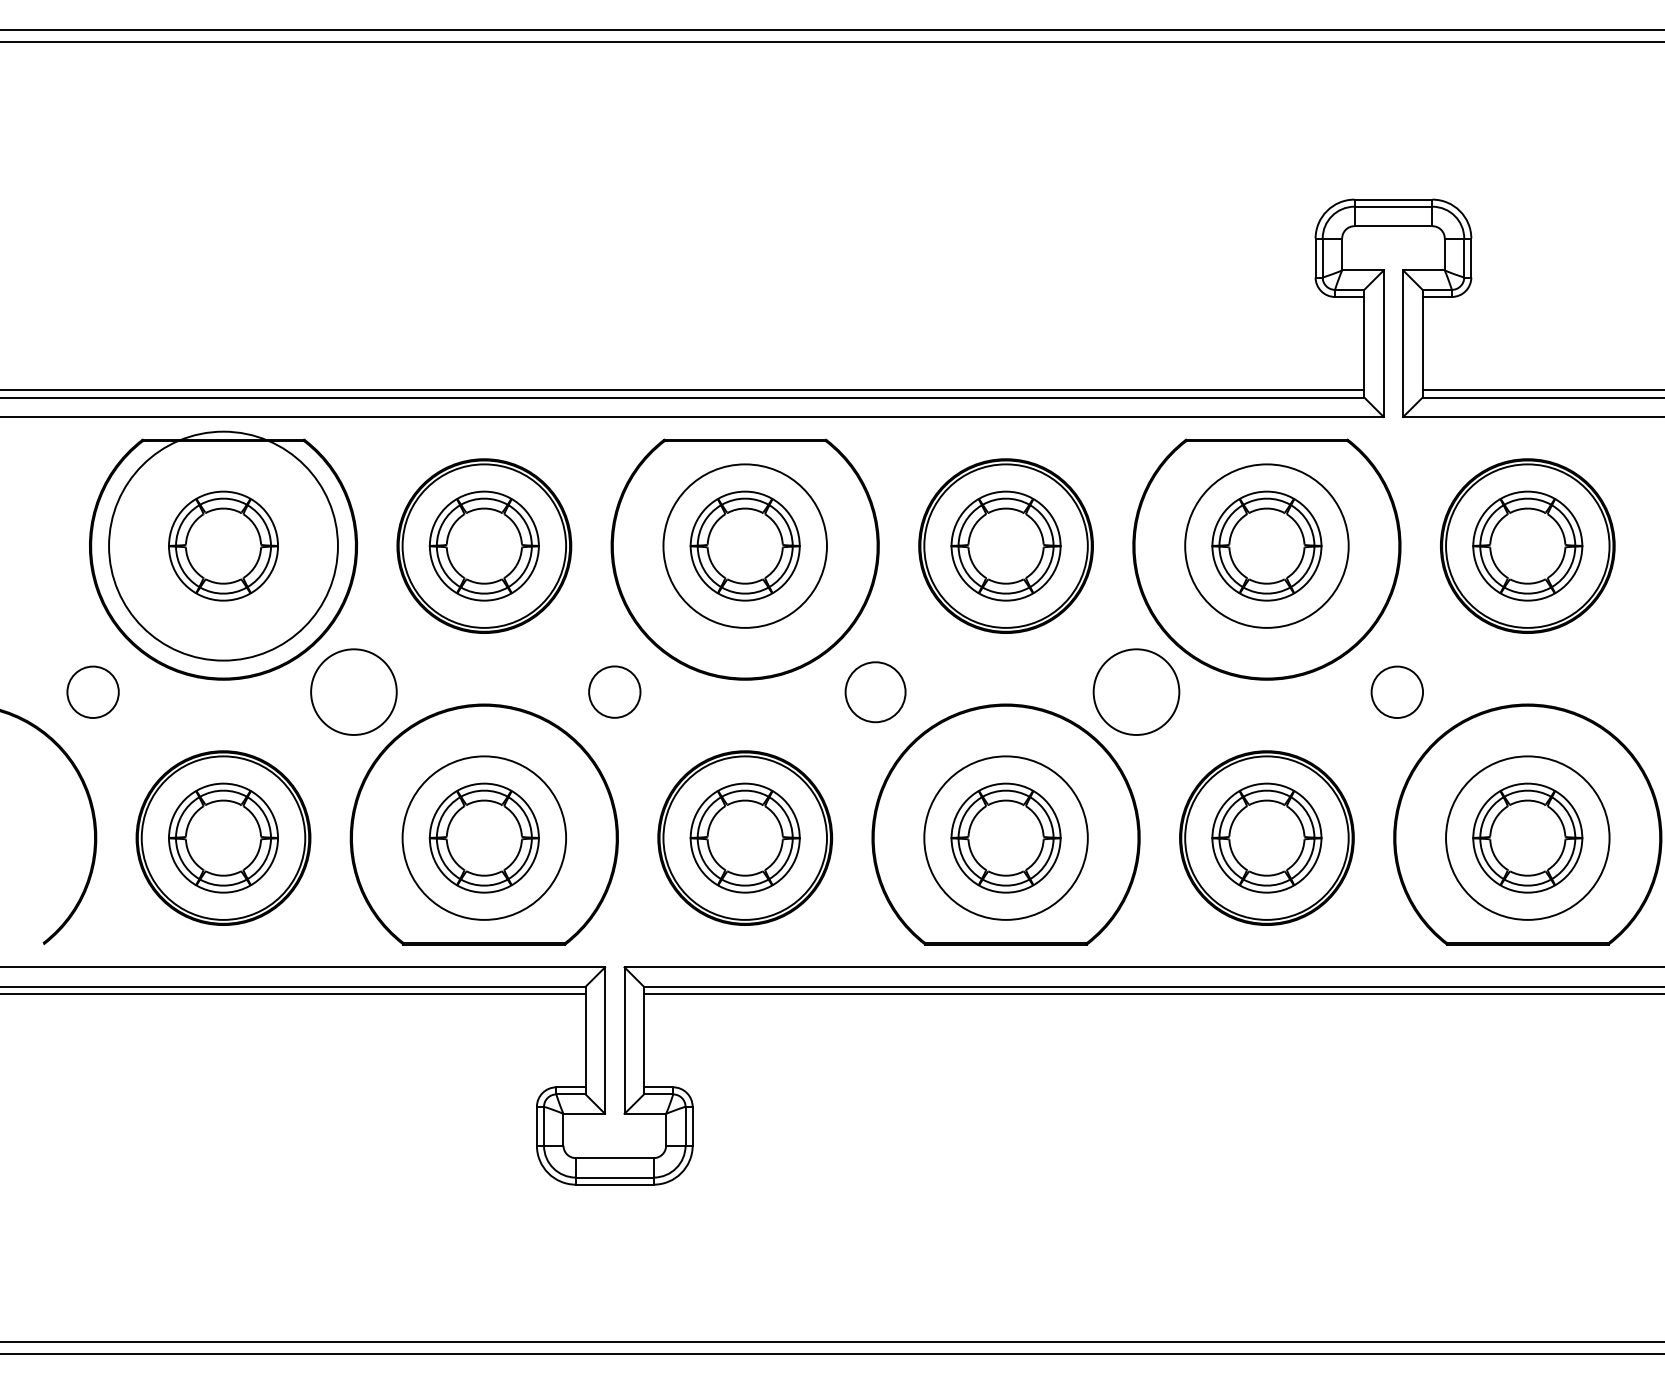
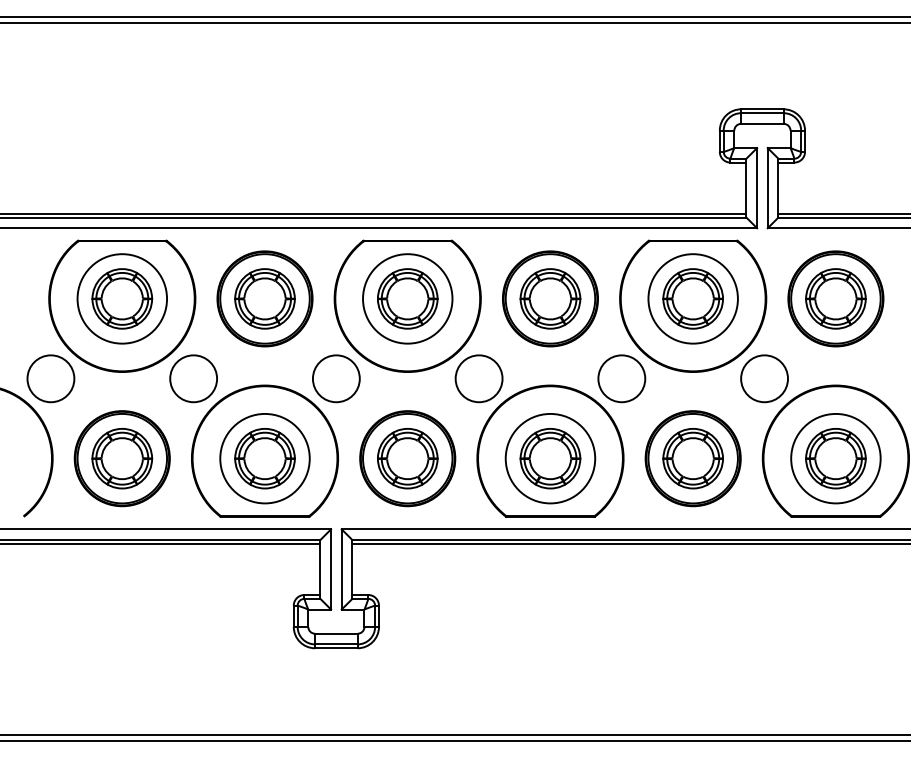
circle: (223, 545) -> (122, 298), size x0.71
circle: (92, 691) -> (50, 378), size x1.67
circle: (613, 691) -> (335, 378), size x1.67
circle: (874, 691) -> (478, 378), size x1.43
circle: (1397, 691) -> (764, 378), size x1.67

